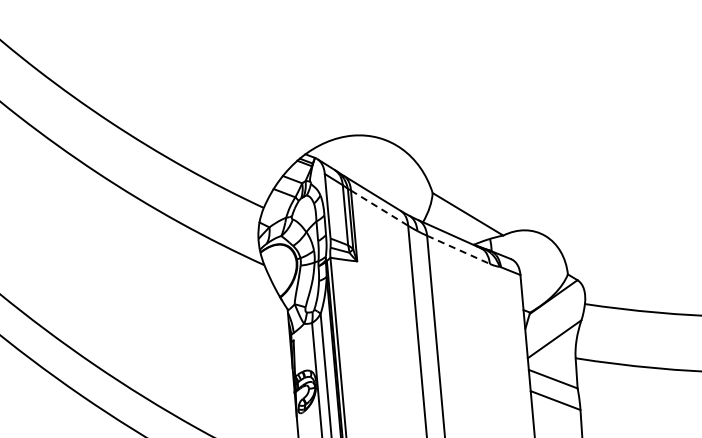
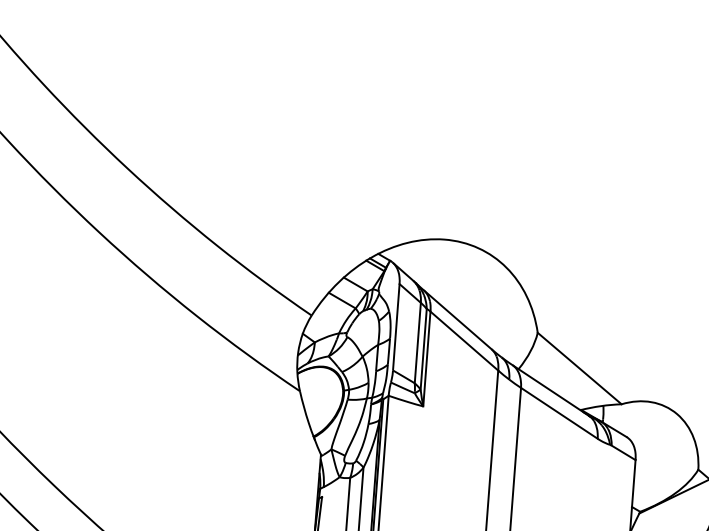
line: (379, 208) -> (464, 341), dashed -> solid
line: (458, 250) -> (559, 414), dashed -> solid

